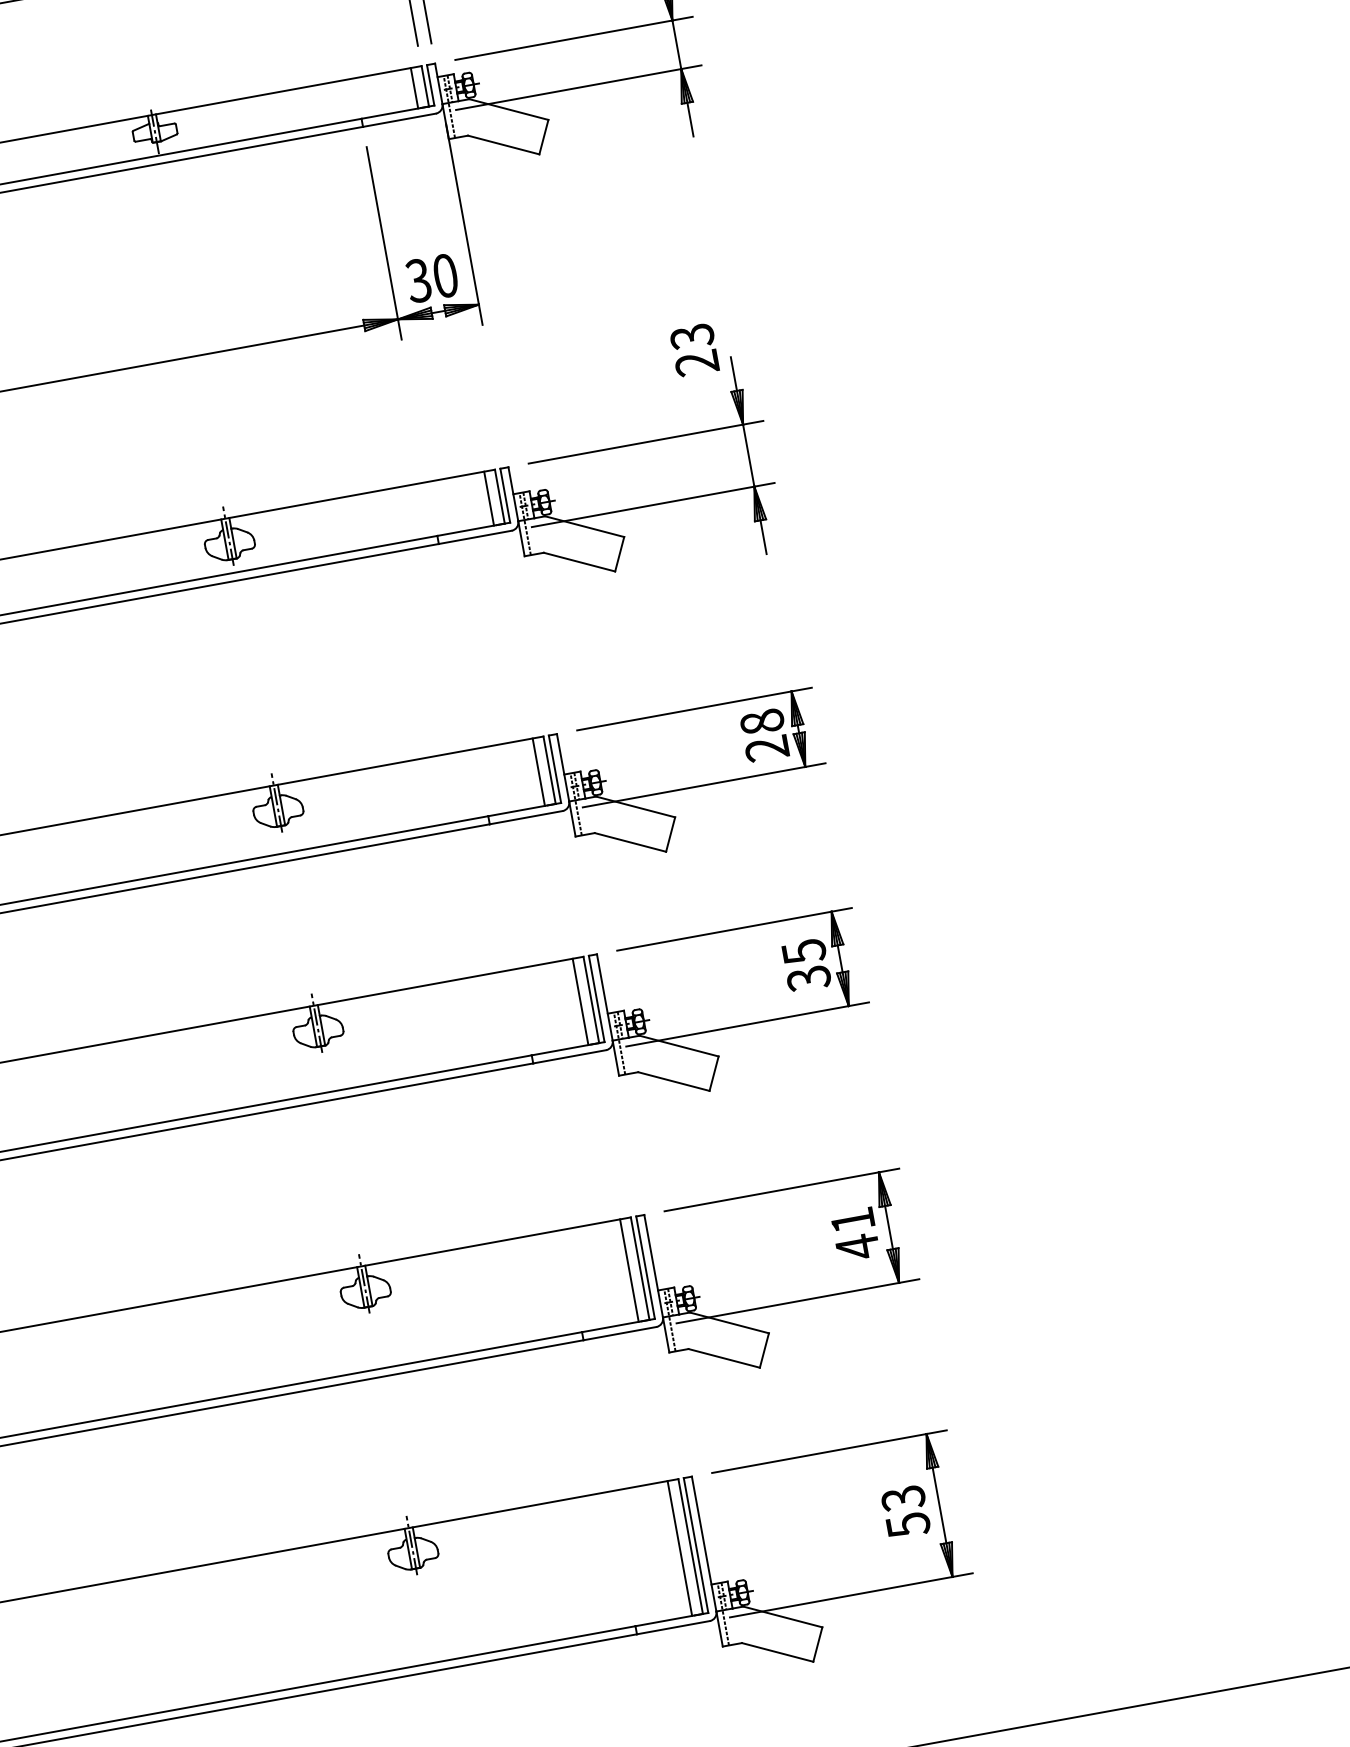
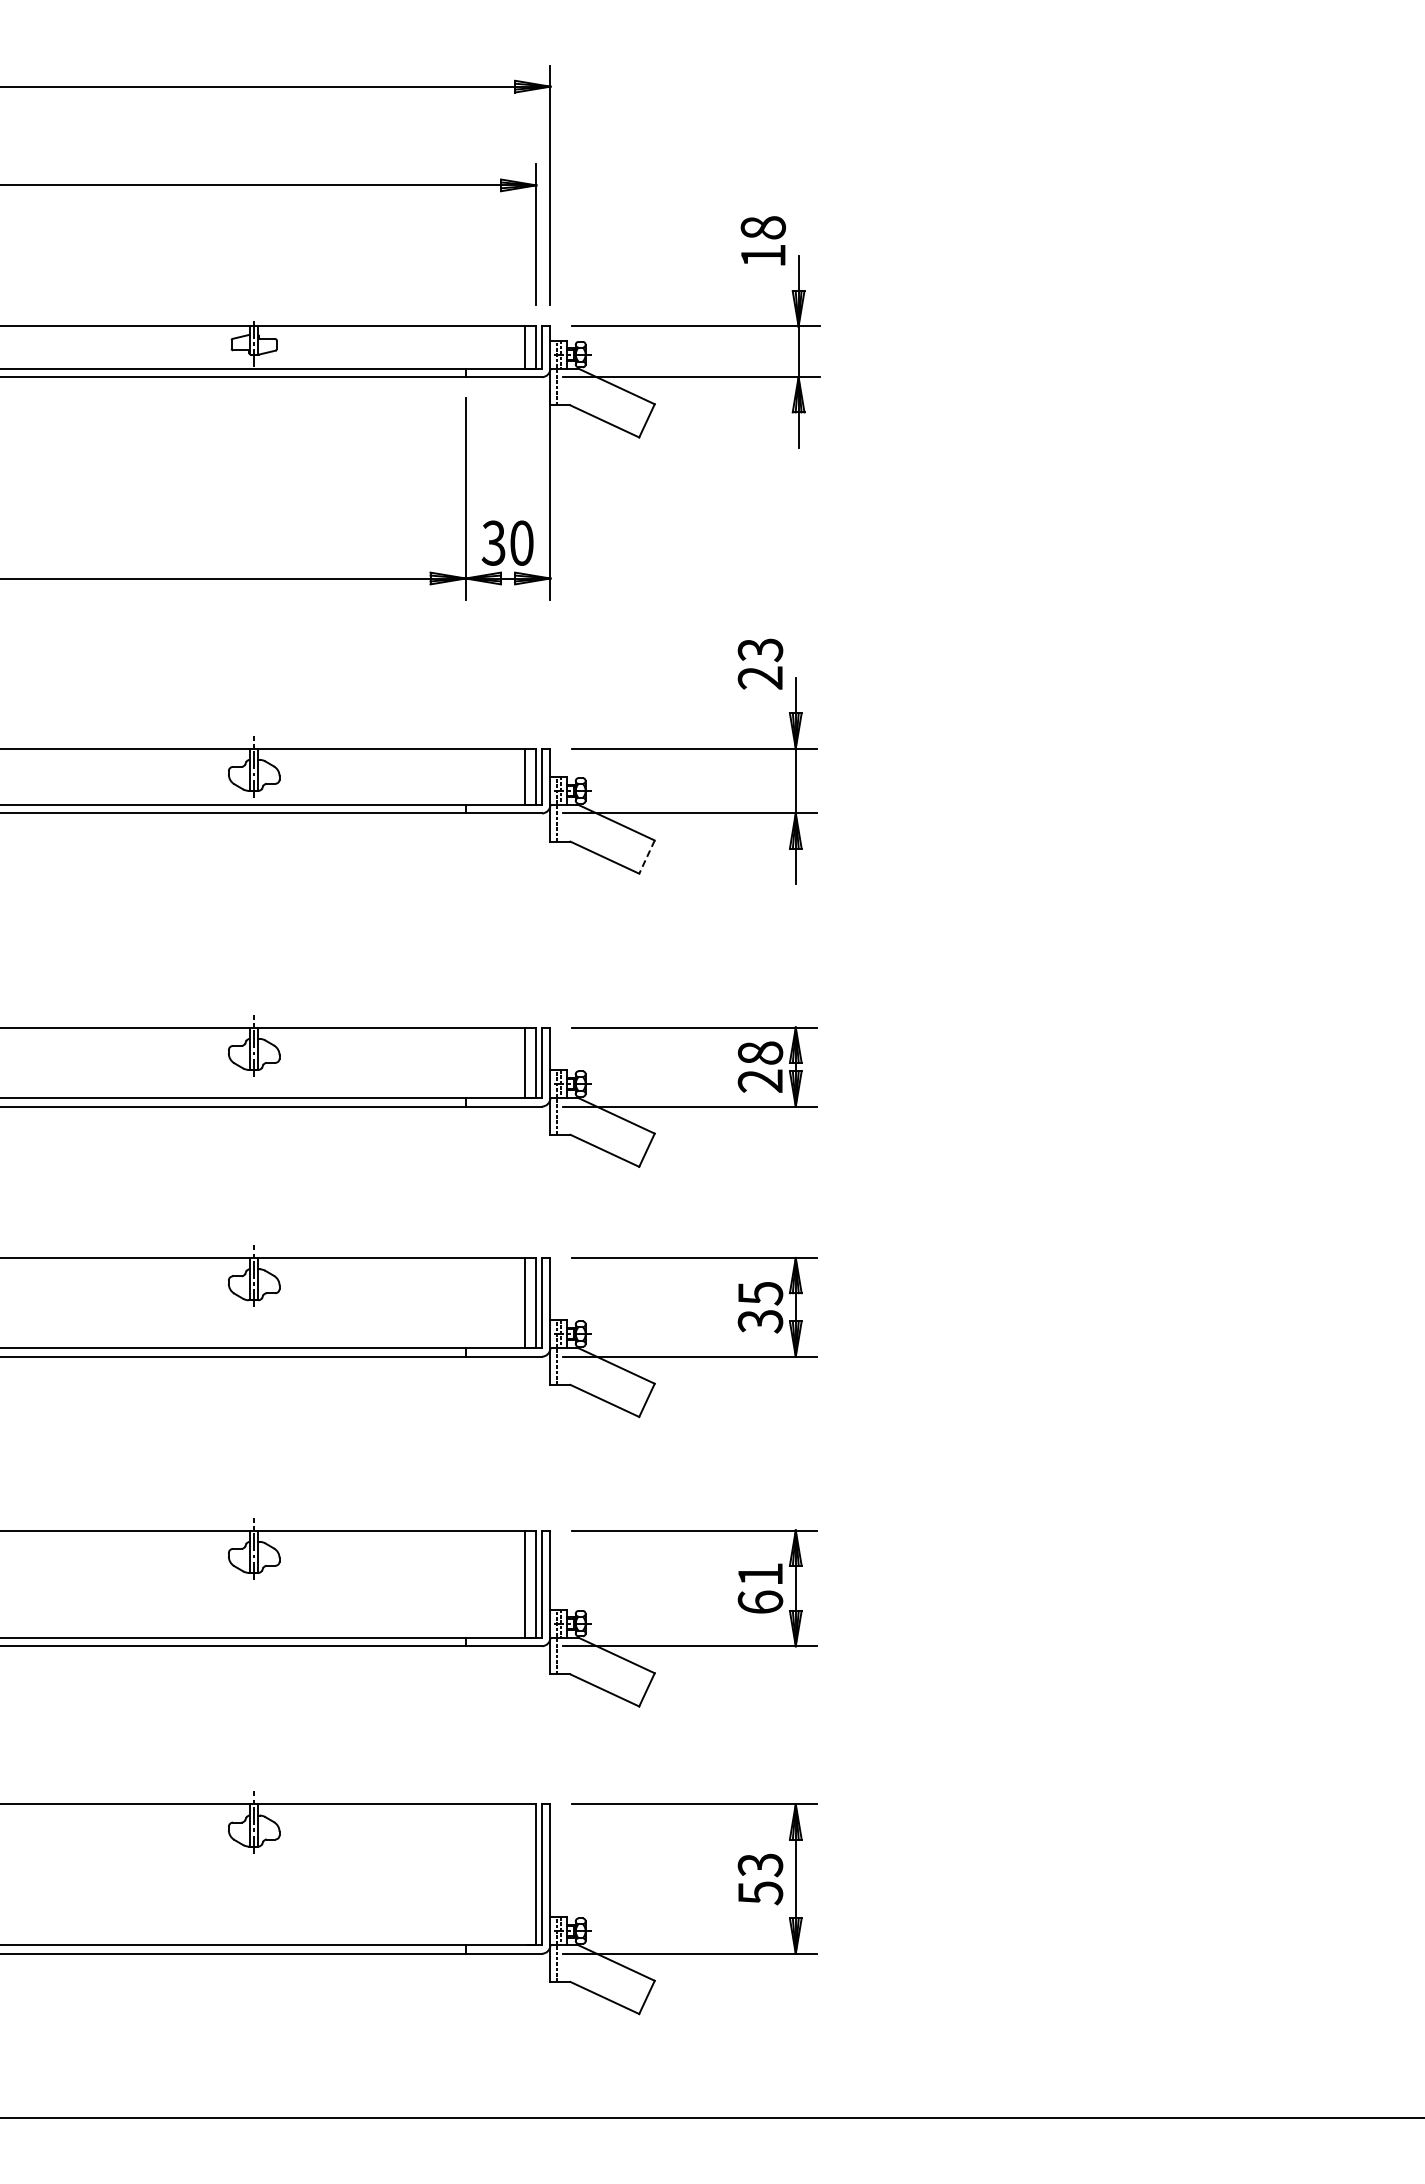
line: (619, 554) -> (646, 857), solid -> dashed
text: (857, 1247) -> (760, 1602), 41 -> 61
line: (680, 1548) -> (525, 1874), removed

